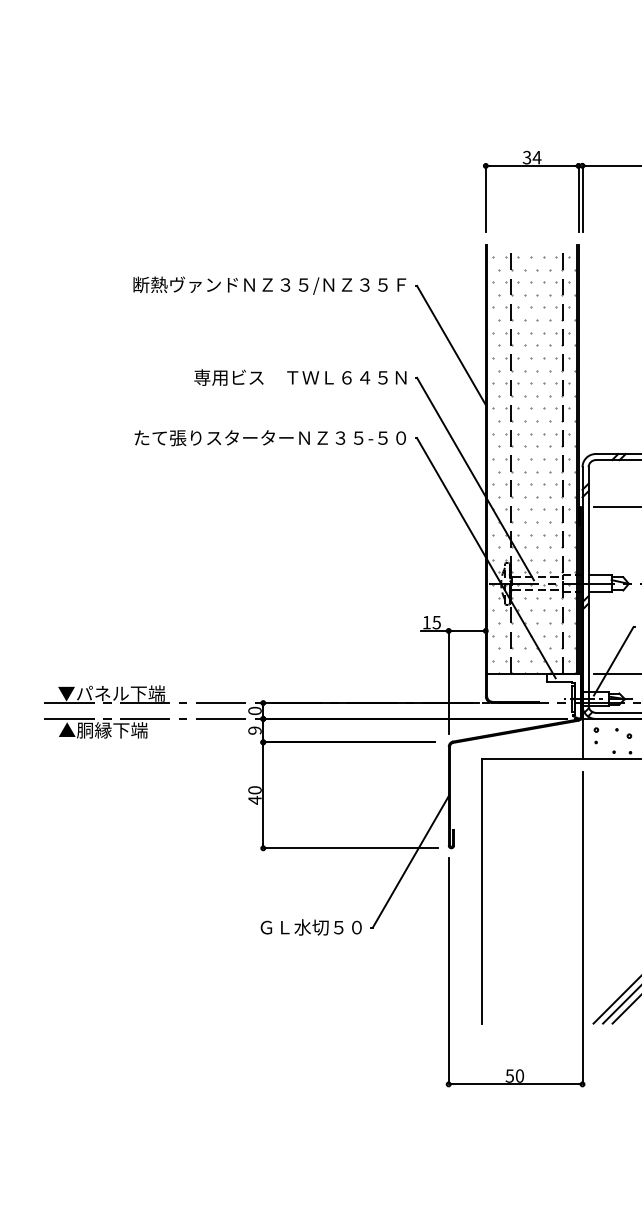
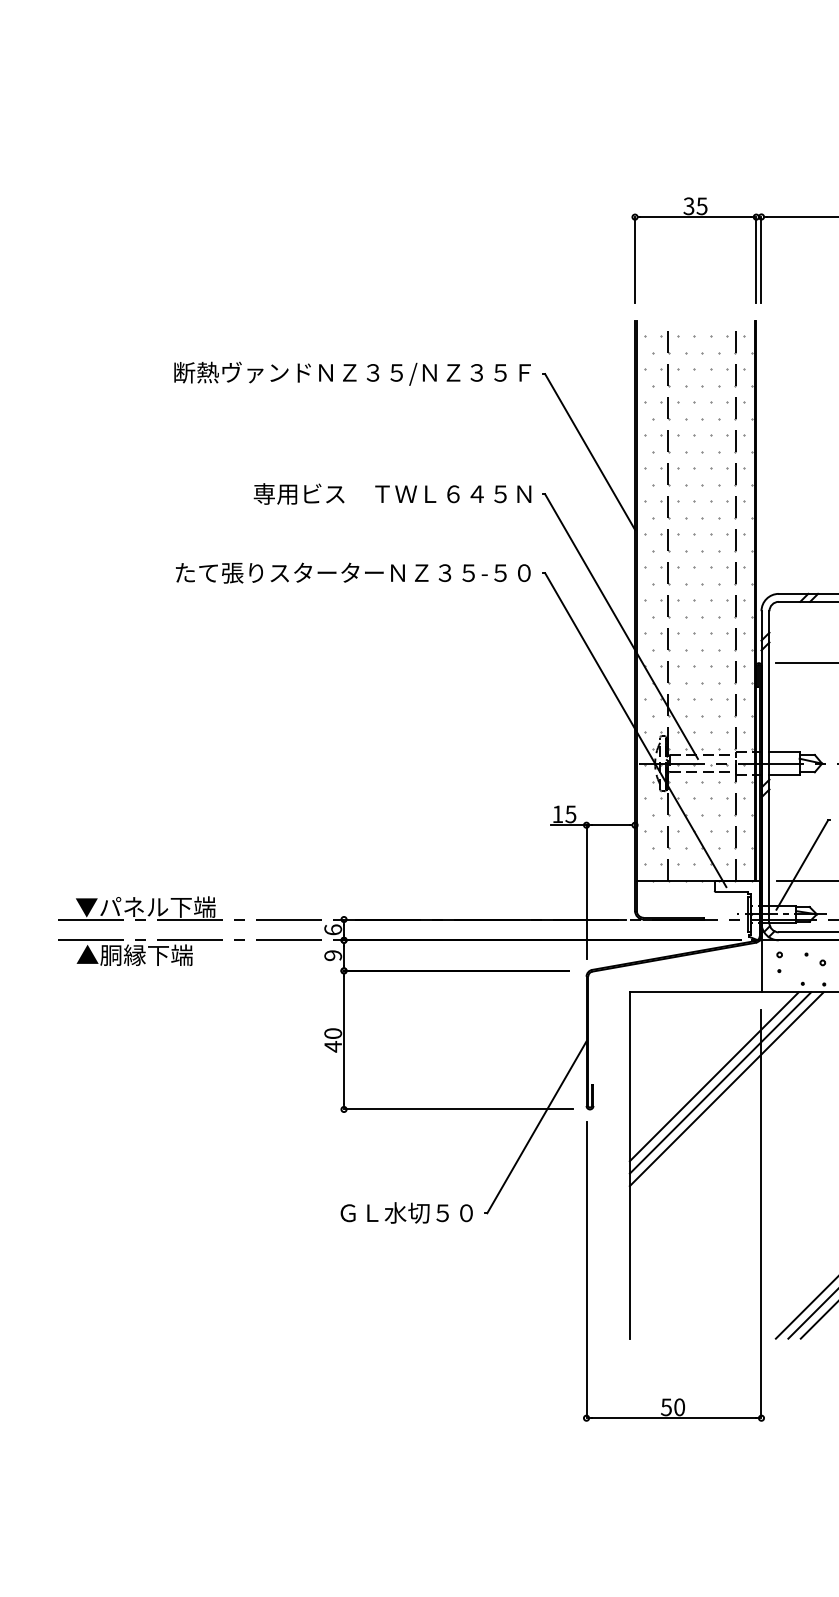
text: (536, 157) -> (701, 206), 34 -> 35
text: (254, 710) -> (332, 929), 0 -> 6
line: (545, 823) -> (713, 1076), added
line: (551, 827) -> (720, 1082), added
line: (555, 833) -> (726, 1089), added

